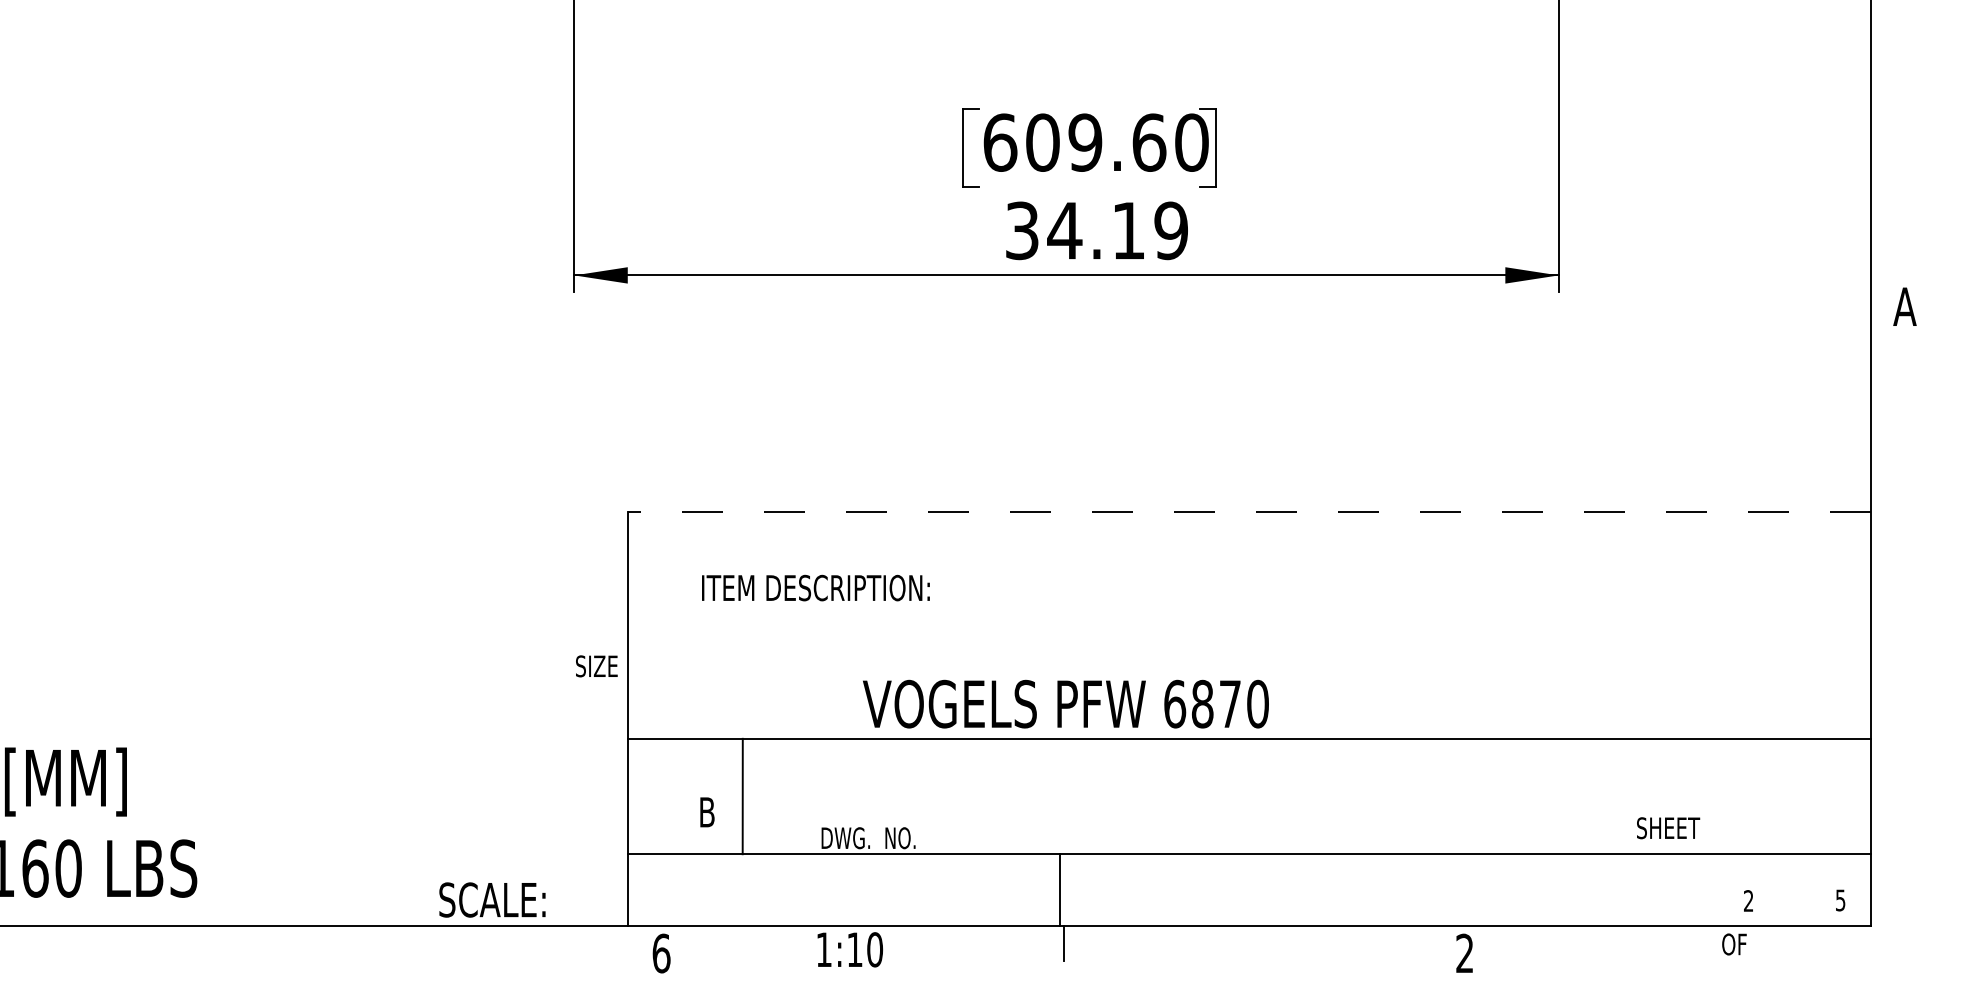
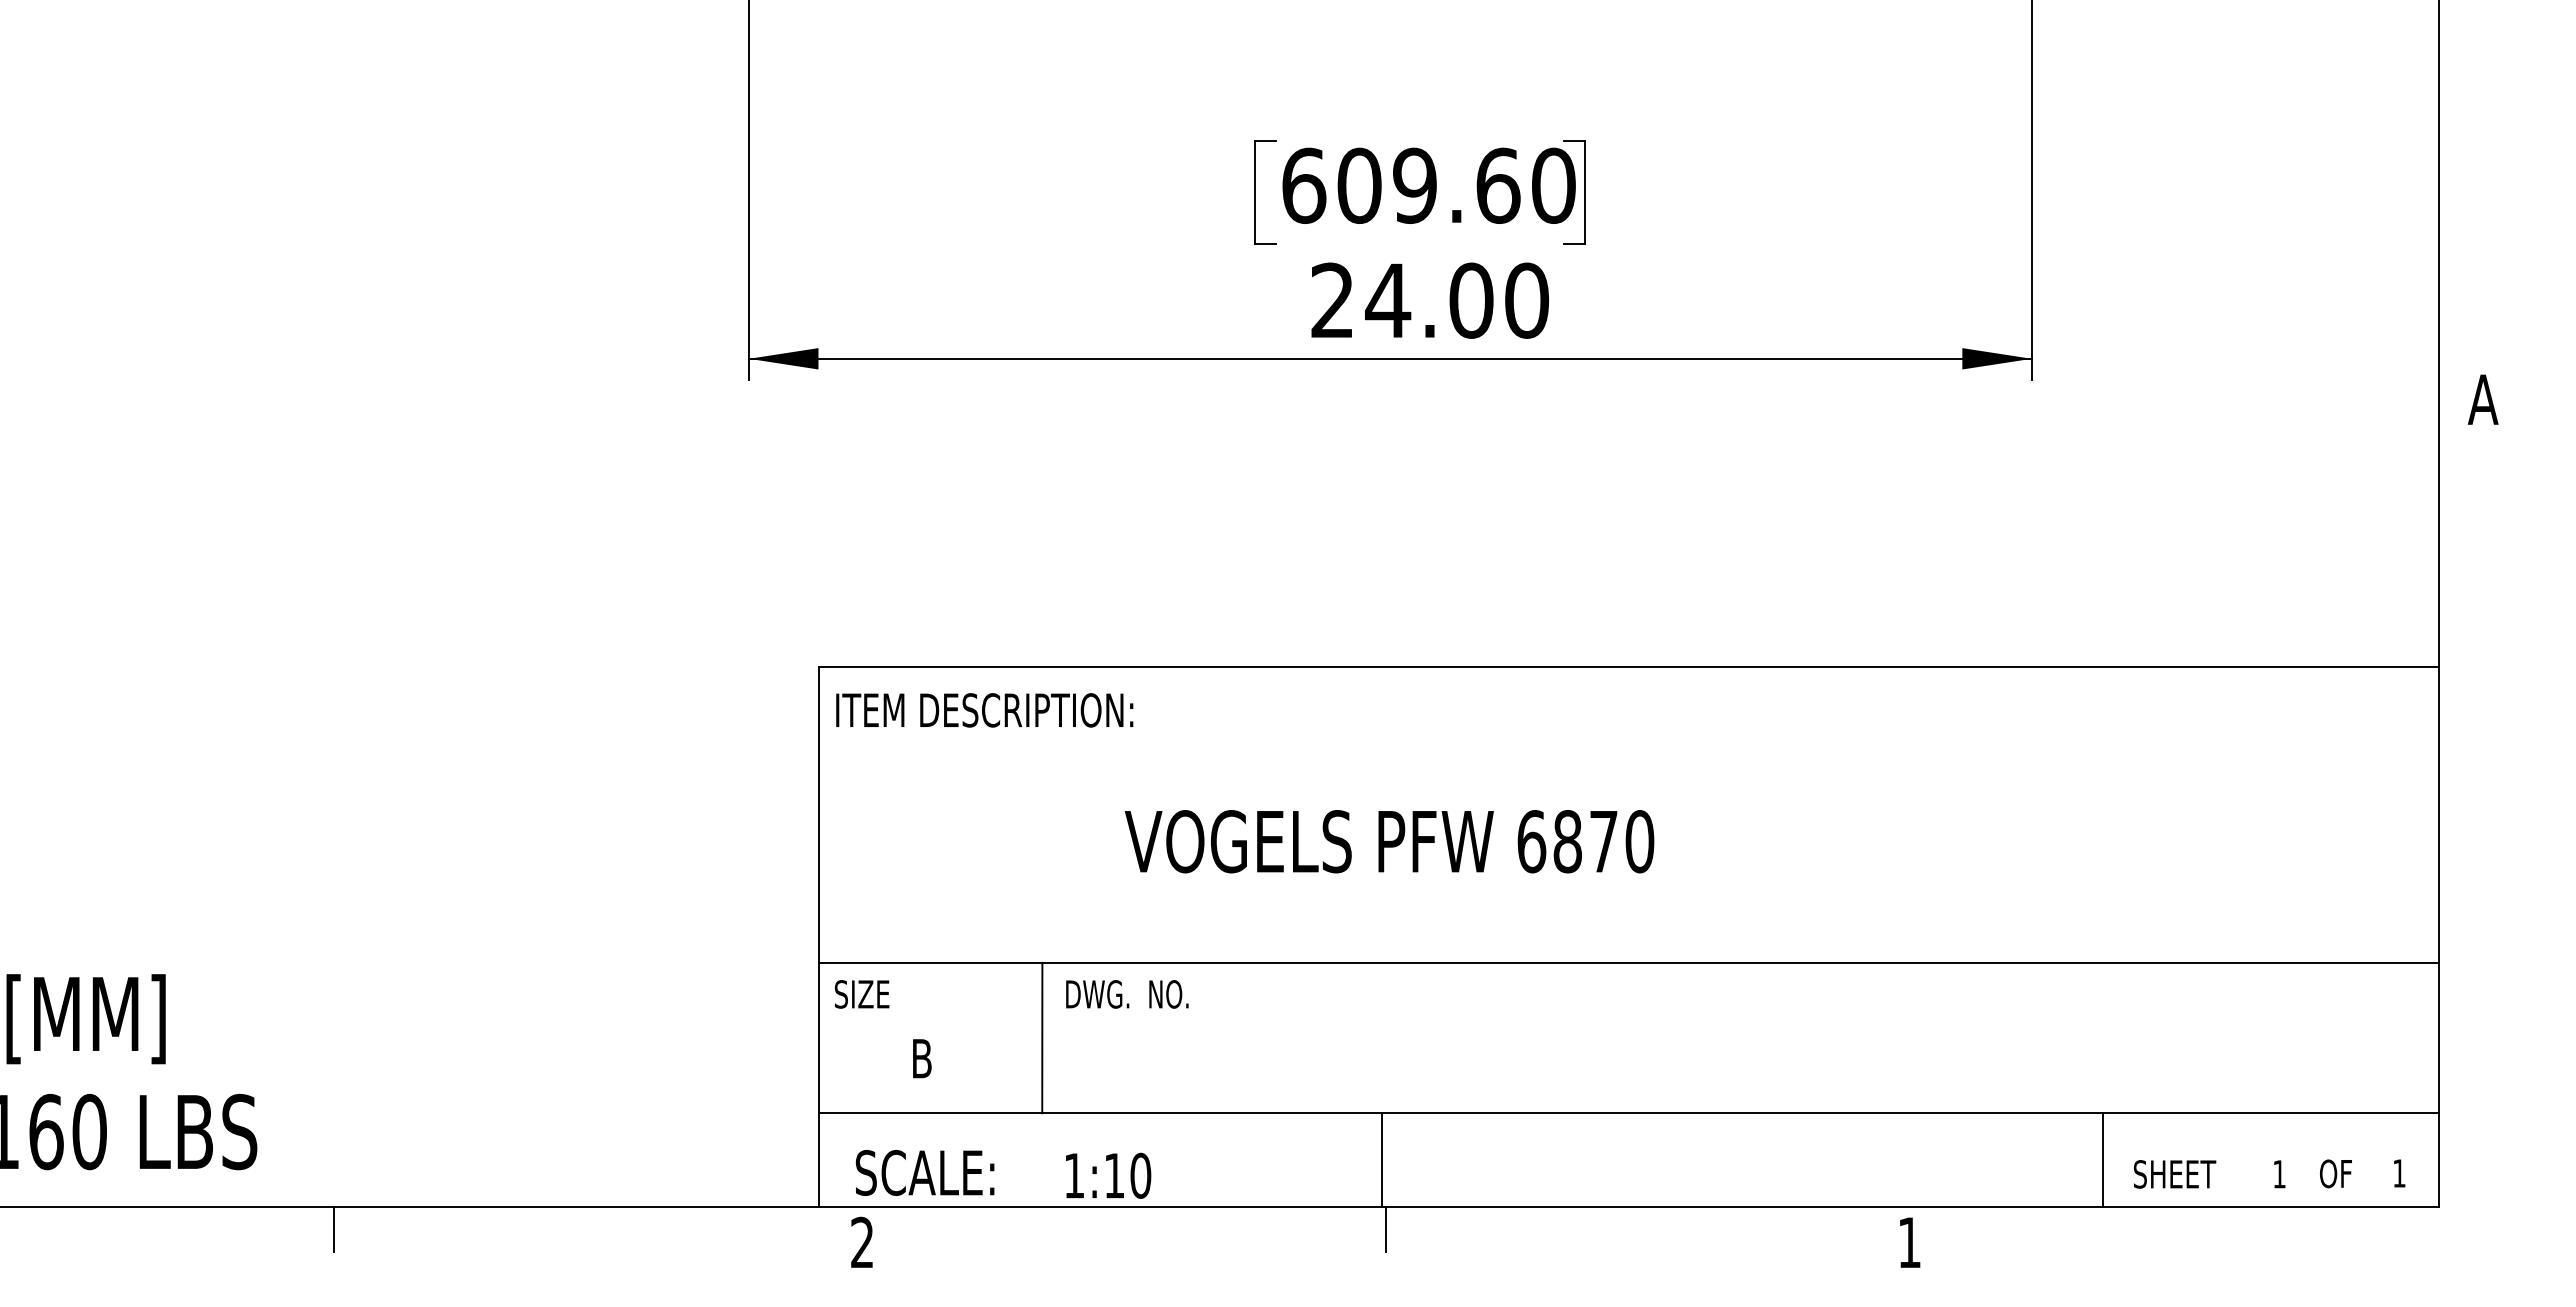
text: (1097, 230) -> (1430, 300), 34.19 -> 24.00
line: (1249, 511) -> (1629, 666), dashed -> solid
text: (815, 588) -> (984, 710), moved
text: (597, 666) -> (862, 994), moved
text: (1065, 704) -> (1389, 841), moved
line: (742, 796) -> (1042, 1037), moved
text: (1668, 828) -> (2174, 1174), moved
text: (868, 838) -> (1127, 994), moved
line: (1612, 889) -> (2102, 1159), added
text: (492, 899) -> (924, 1172), moved
text: (1840, 900) -> (2399, 1173), 5 -> 1
text: (1748, 901) -> (2279, 1174), 2 -> 1
line: (256, 943) -> (334, 1229), added
text: (1734, 944) -> (2335, 1173), moved
text: (850, 949) -> (1108, 1175), moved
text: (1464, 952) -> (1909, 1241), 2 -> 1
text: (661, 953) -> (862, 1242), 6 -> 2

